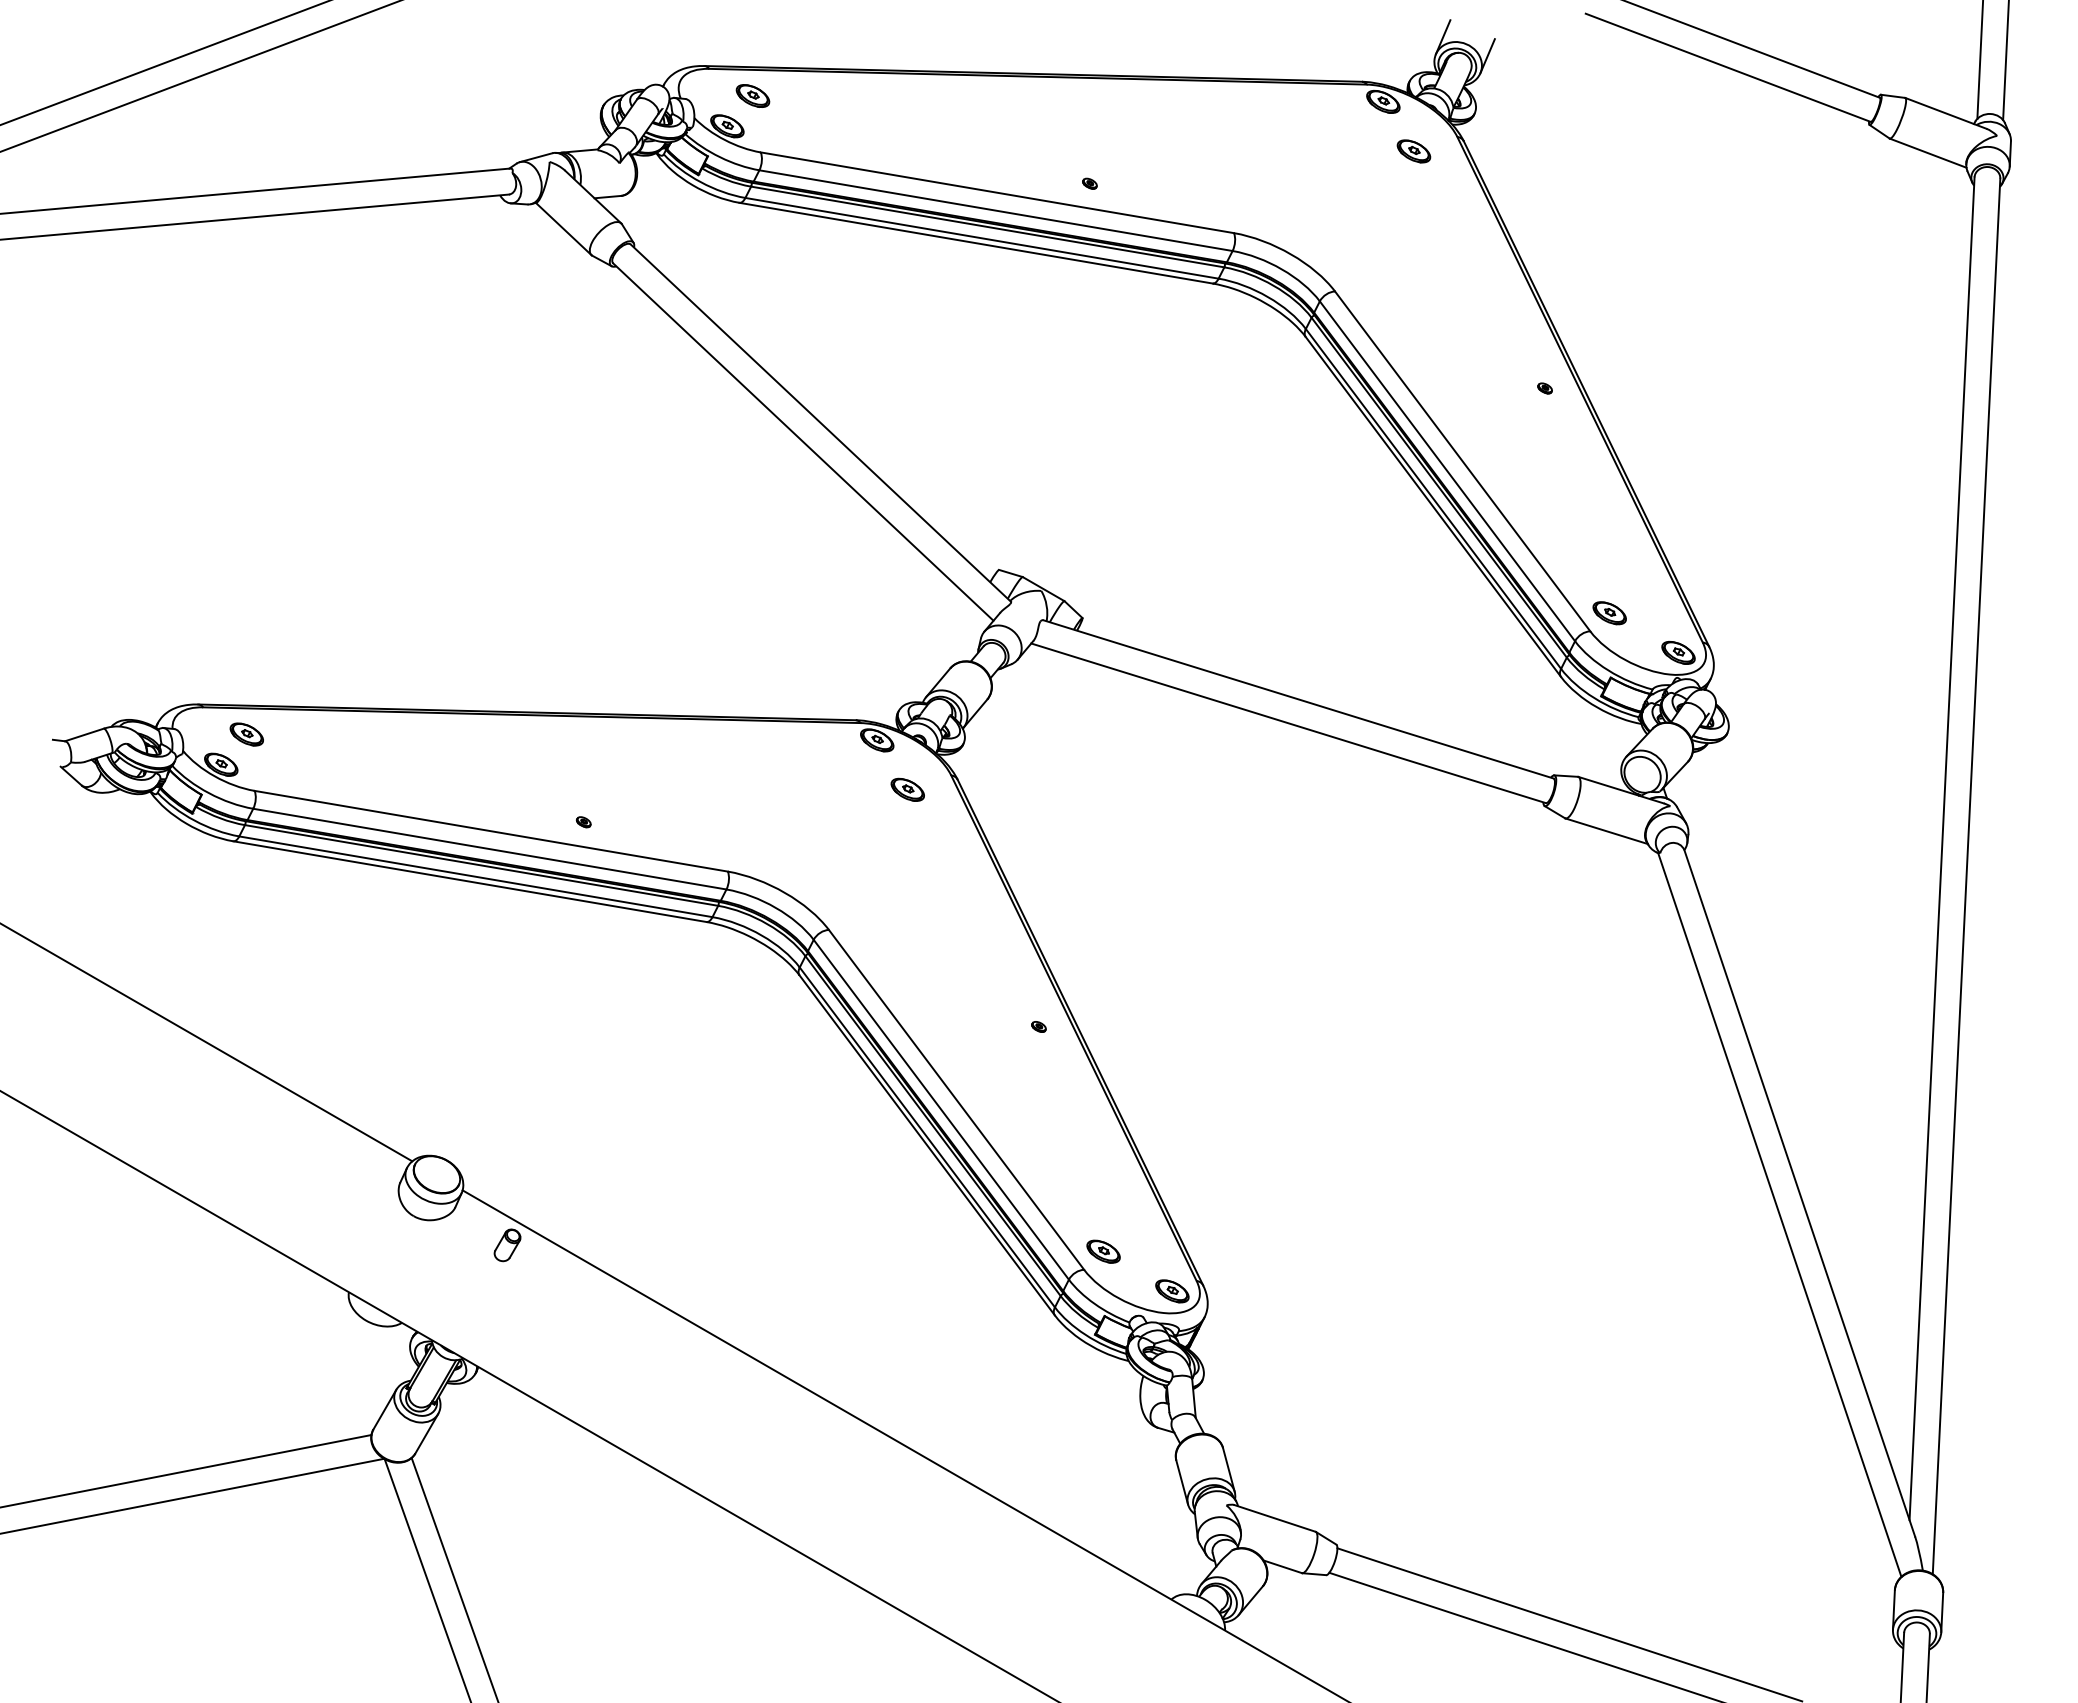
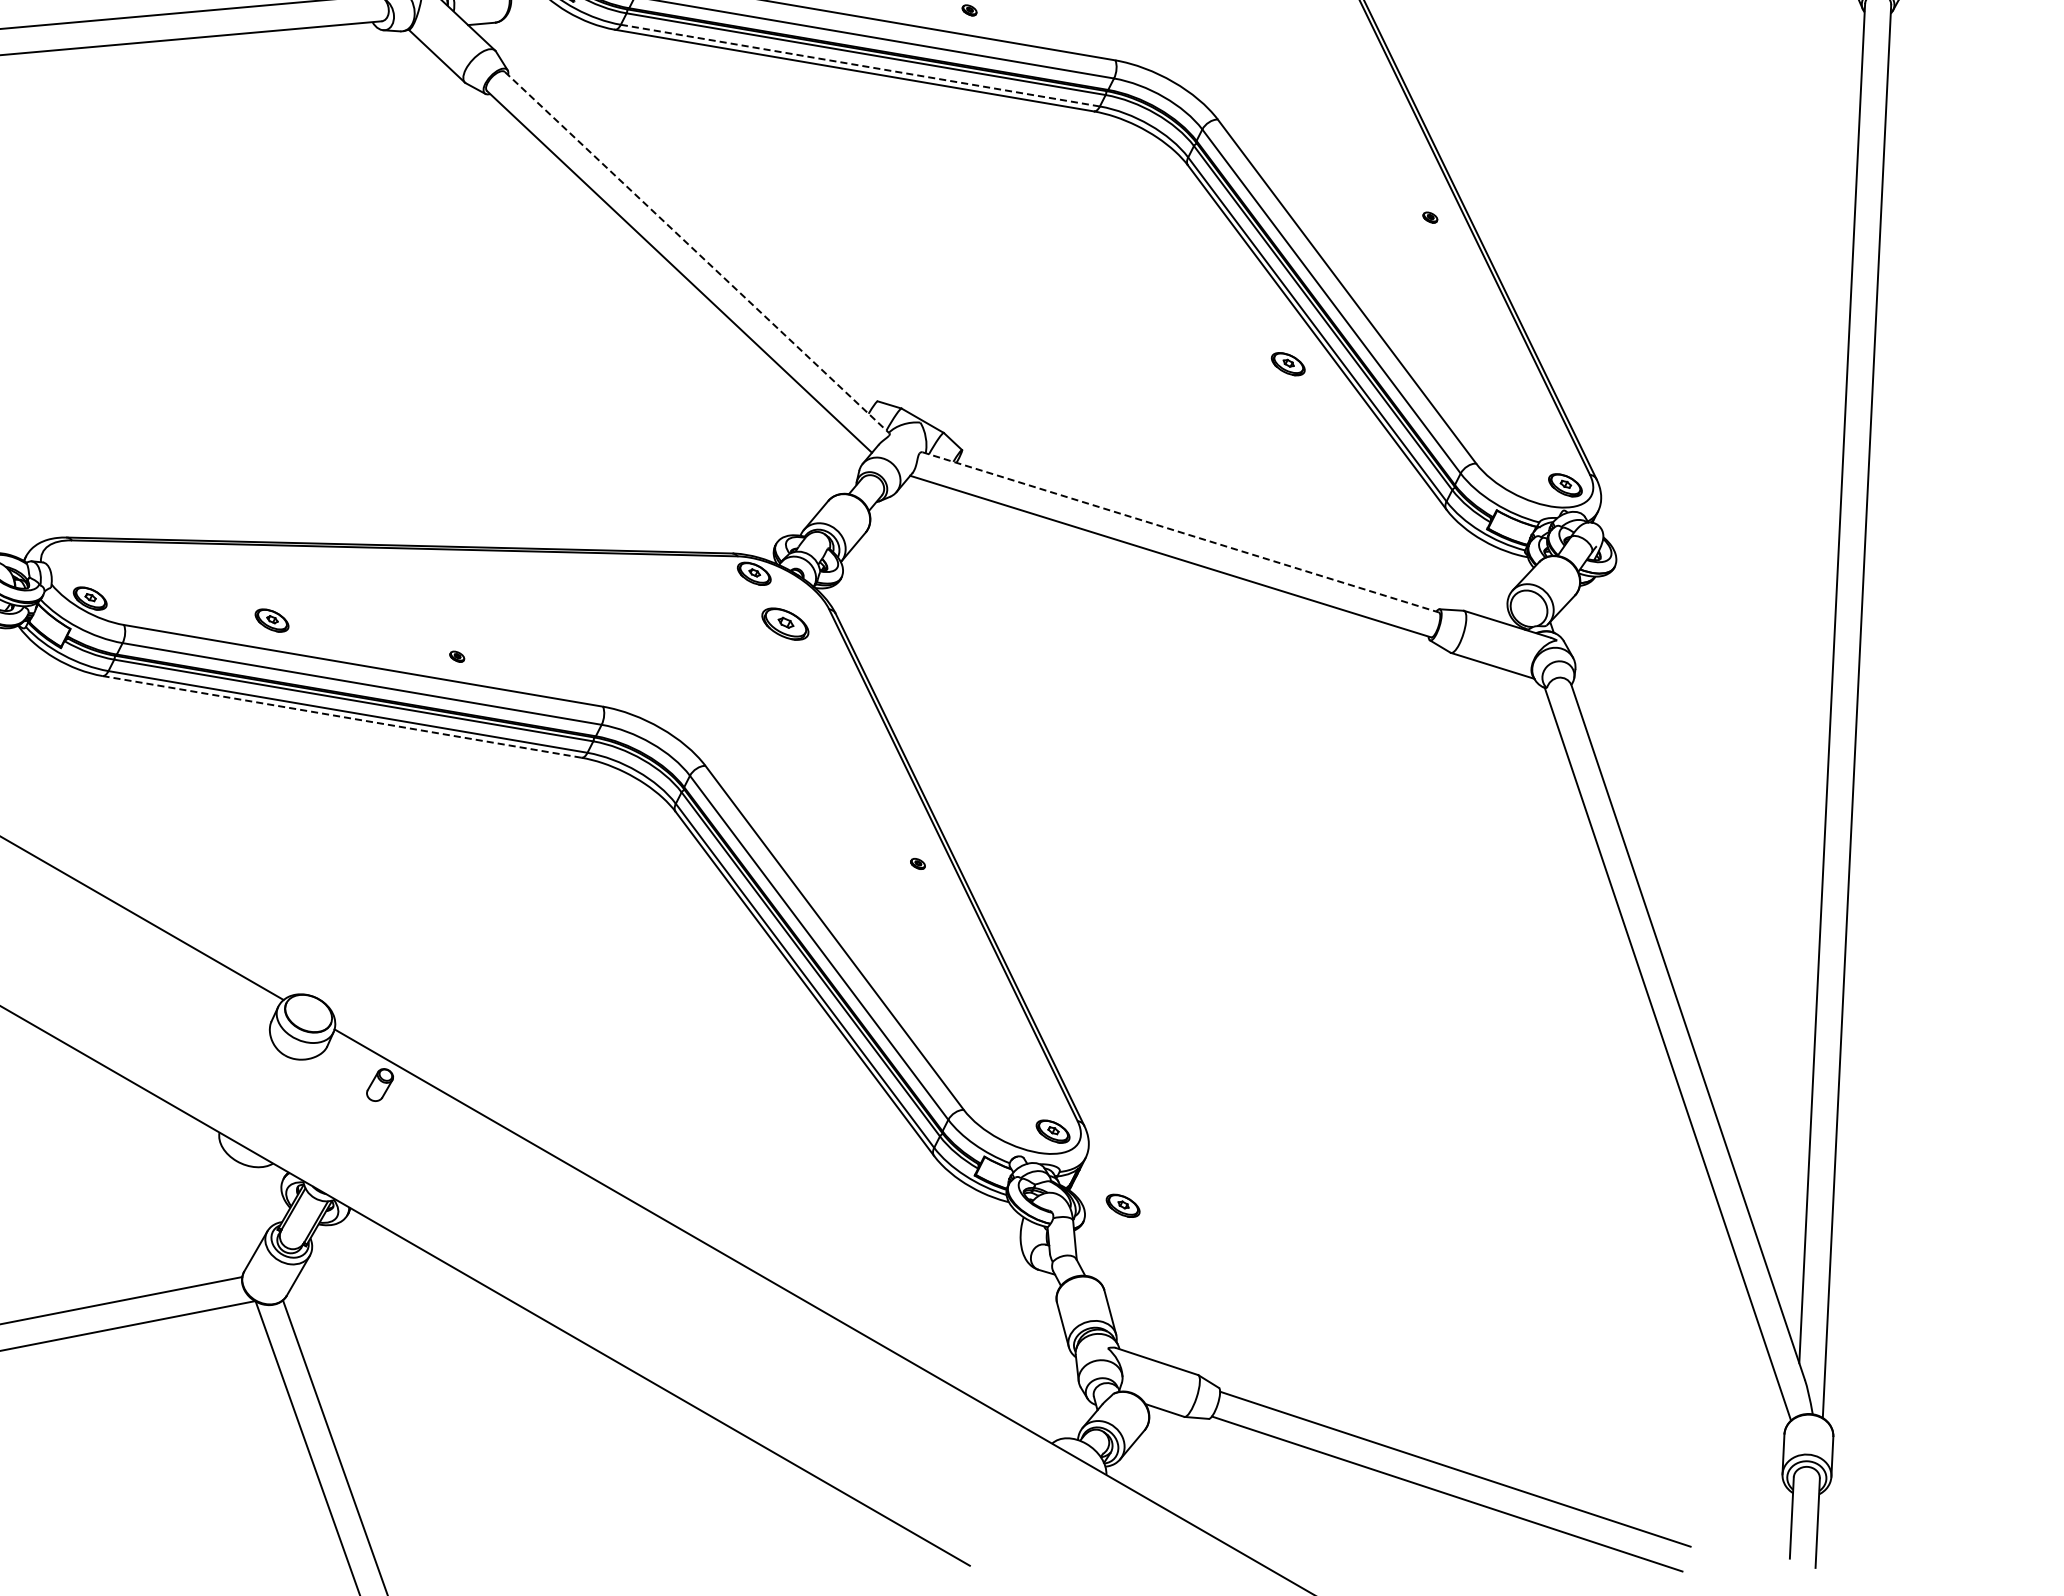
line: (982, 238) -> (860, 65), solid -> dashed
line: (820, 423) -> (696, 253), solid -> dashed
part: (1609, 613) -> (1288, 364), moved
line: (1299, 699) -> (1181, 532), solid -> dashed
part: (246, 734) -> (271, 620), moved
part: (907, 789) -> (784, 623), size x1.4
line: (469, 881) -> (341, 716), solid -> dashed
part: (1103, 1251) -> (1123, 1205), moved

